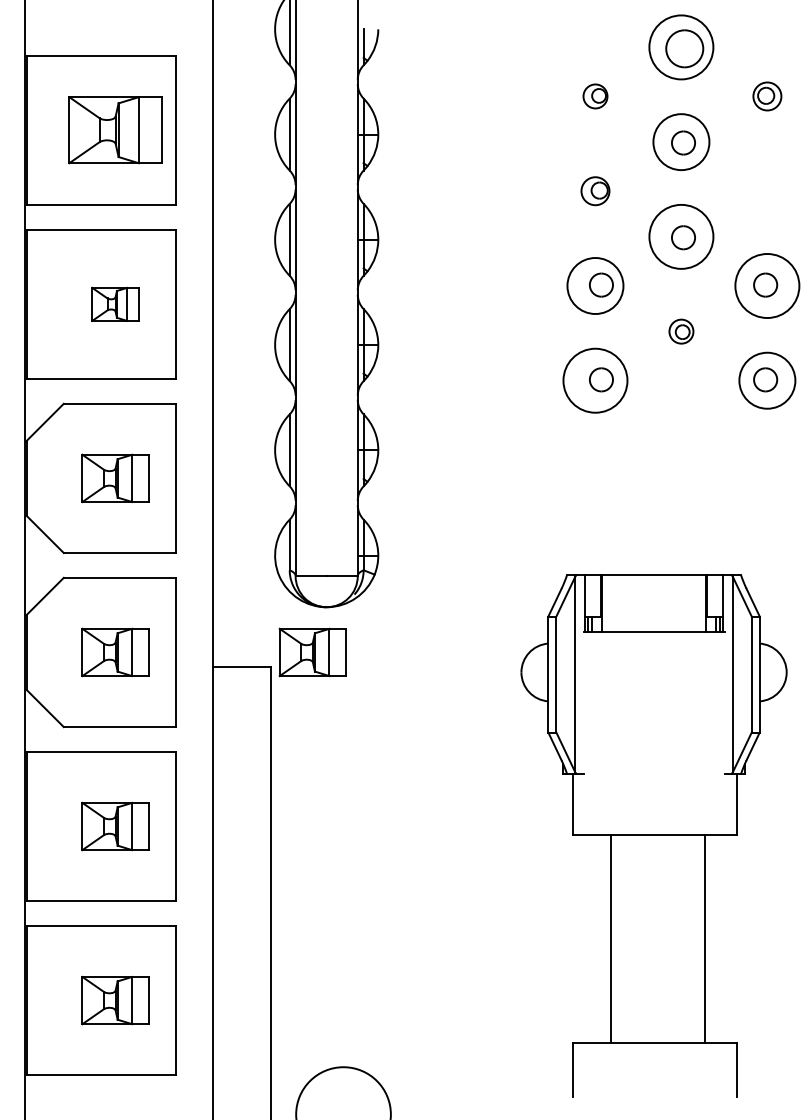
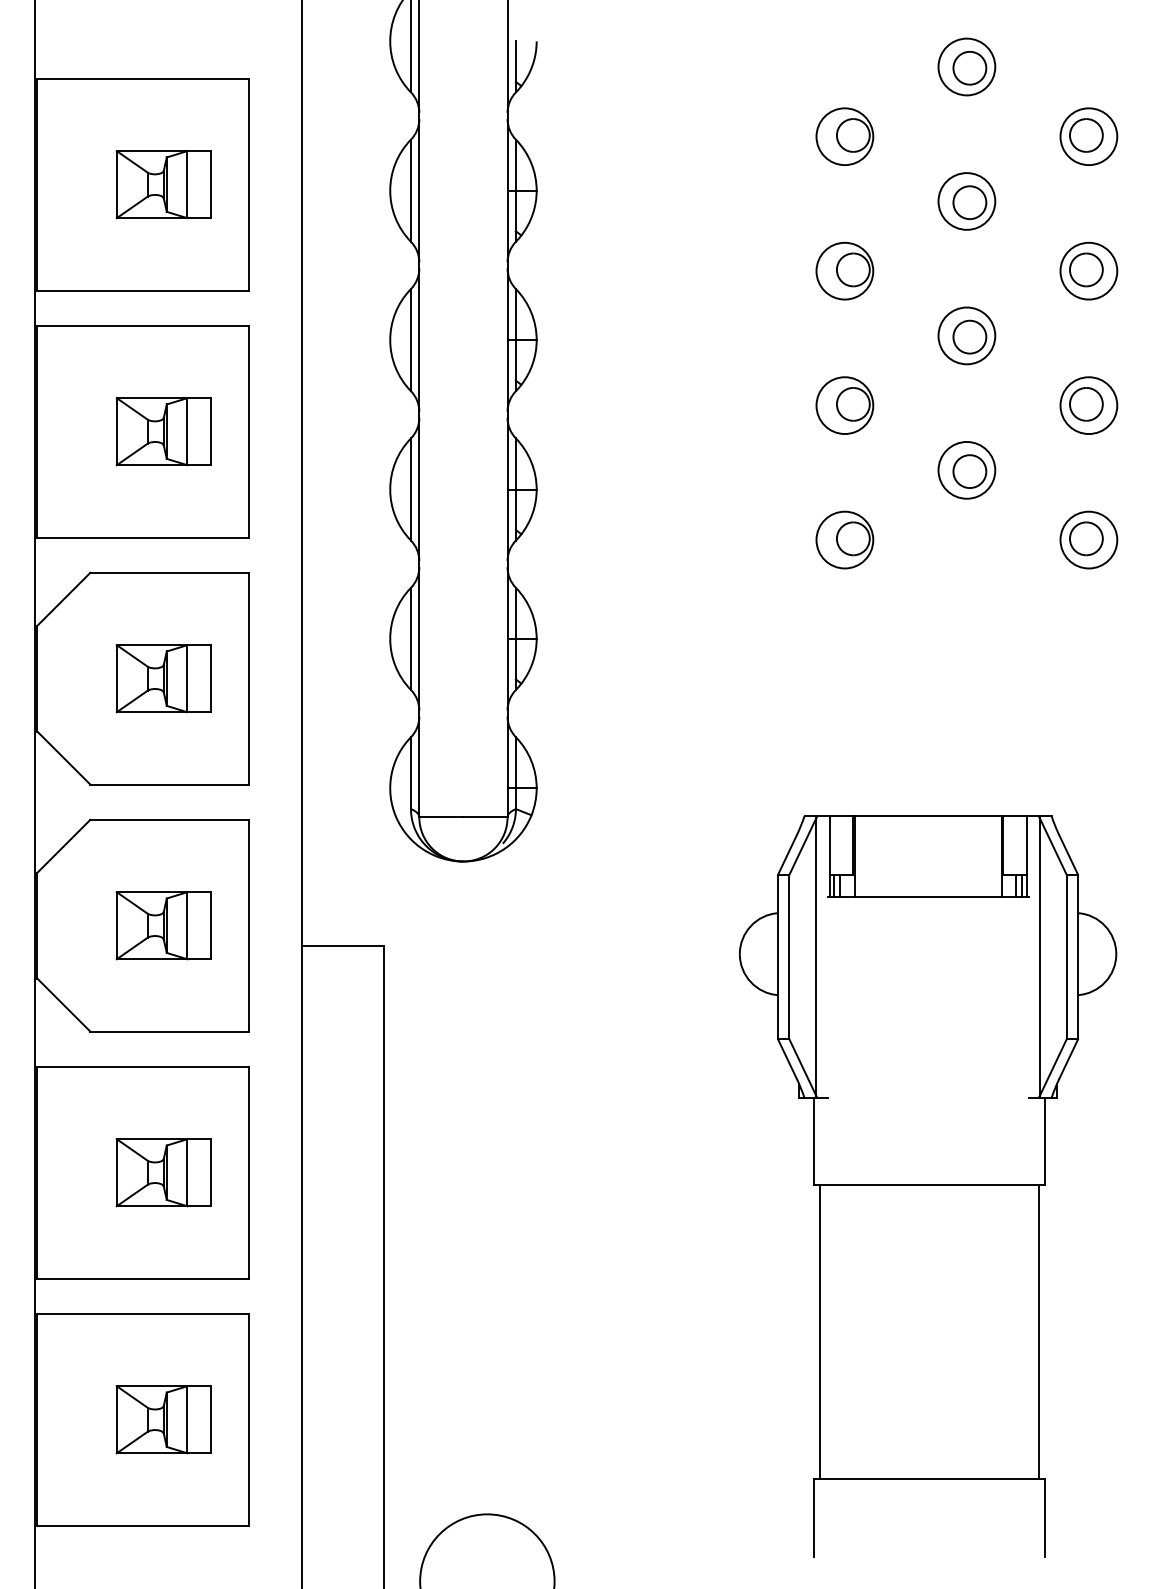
part: (681, 47) -> (966, 66), size x0.62
part: (595, 96) -> (844, 136), size x1.67
part: (767, 96) -> (1088, 136), size x1.43
part: (115, 130) -> (163, 184), size x0.71
circle: (681, 142) -> (966, 201), size x0.71
part: (595, 190) -> (844, 270), size x1.43
part: (767, 190) -> (1088, 270), added
circle: (681, 236) -> (966, 335), size x0.62
circle: (595, 285) -> (844, 405), size x0.71
circle: (767, 285) -> (1088, 405), size x0.62
part: (115, 304) -> (163, 431), size x1.43
part: (681, 331) -> (966, 470), size x1.67
circle: (595, 380) -> (844, 539), size x0.62
circle: (767, 380) -> (1088, 539), size x0.71
part: (312, 652) -> (443, 925), removed
line: (611, 939) -> (820, 1332), moved
line: (705, 939) -> (1038, 1332), moved

